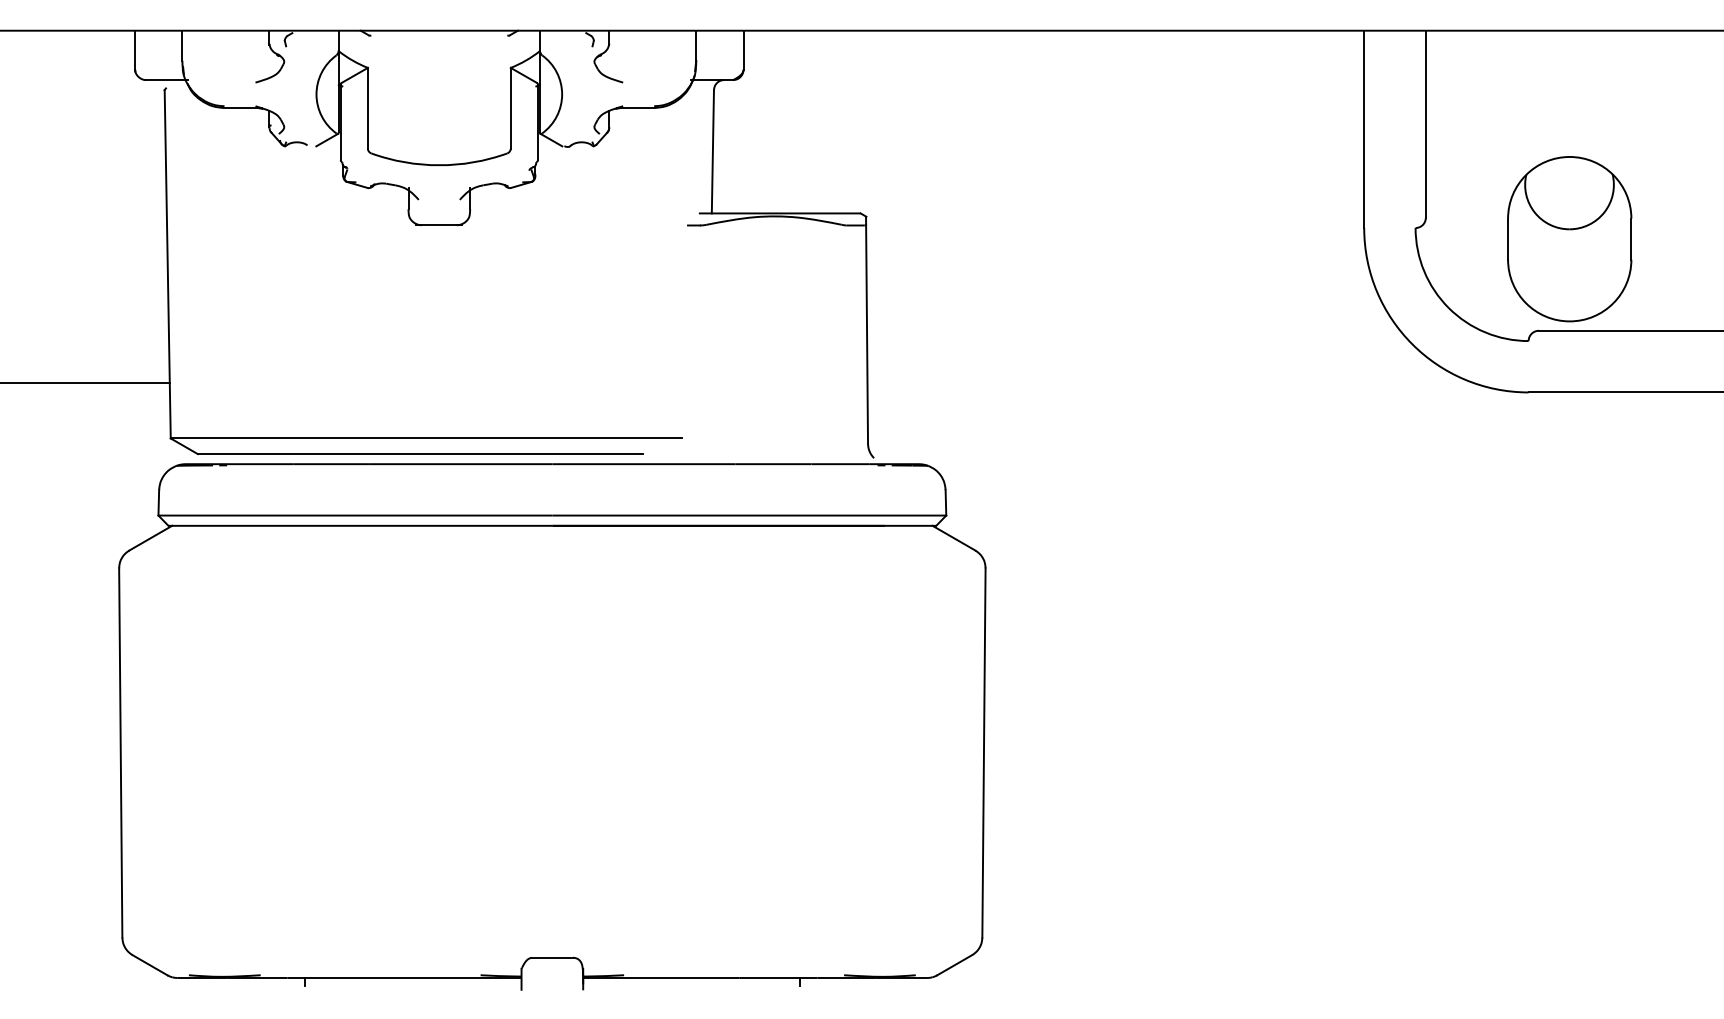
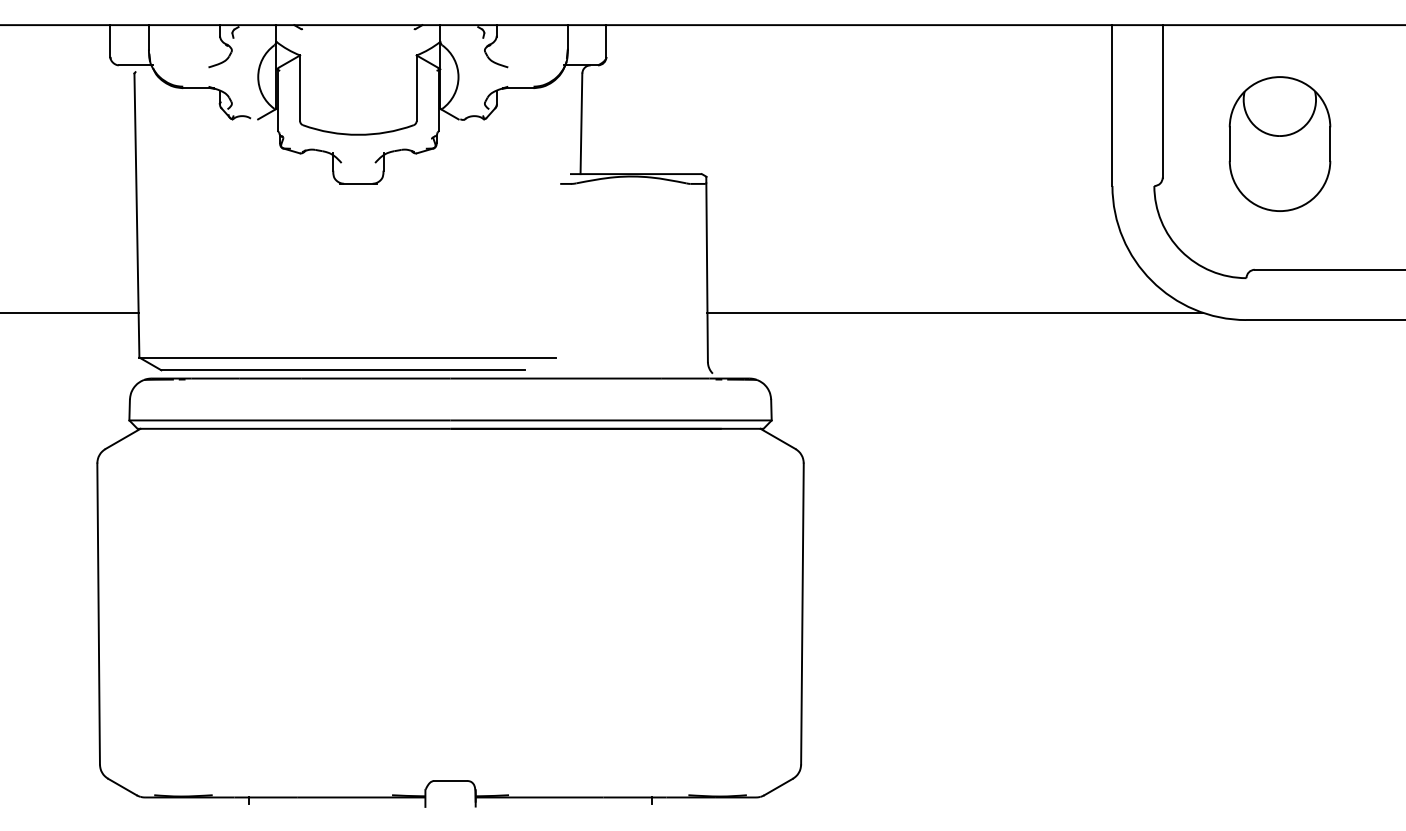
part: (1569, 238) -> (1279, 143), moved
line: (1170, 383) -> (954, 312), added

